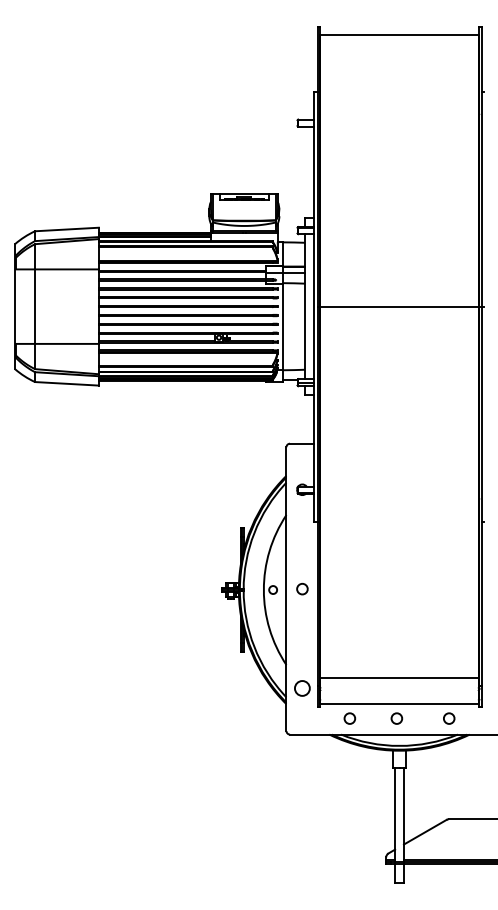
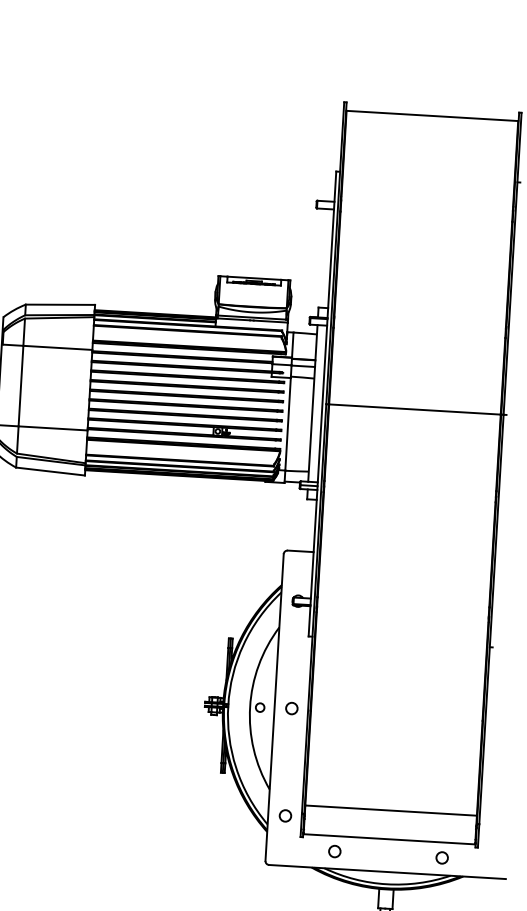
circle: (302, 688) -> (285, 815), size x0.71
circle: (396, 718) -> (385, 854), removed

